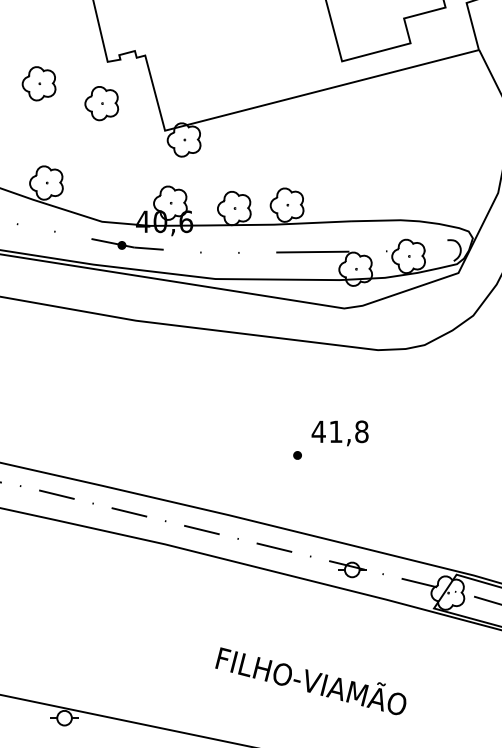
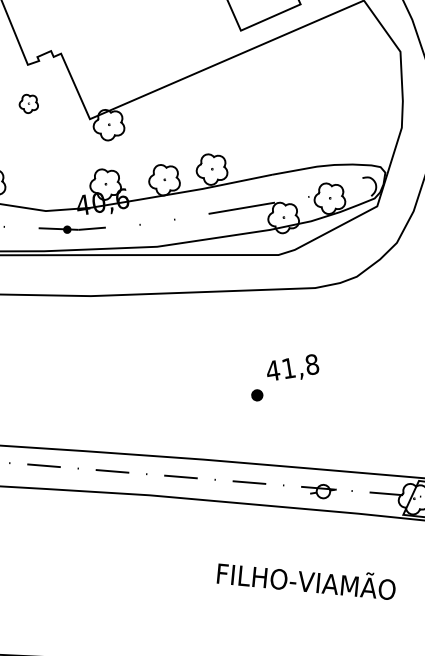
part: (101, 103) -> (28, 103), size x0.6
part: (297, 455) -> (257, 395), size x1.6
text: (310, 681) -> (305, 581), moved

